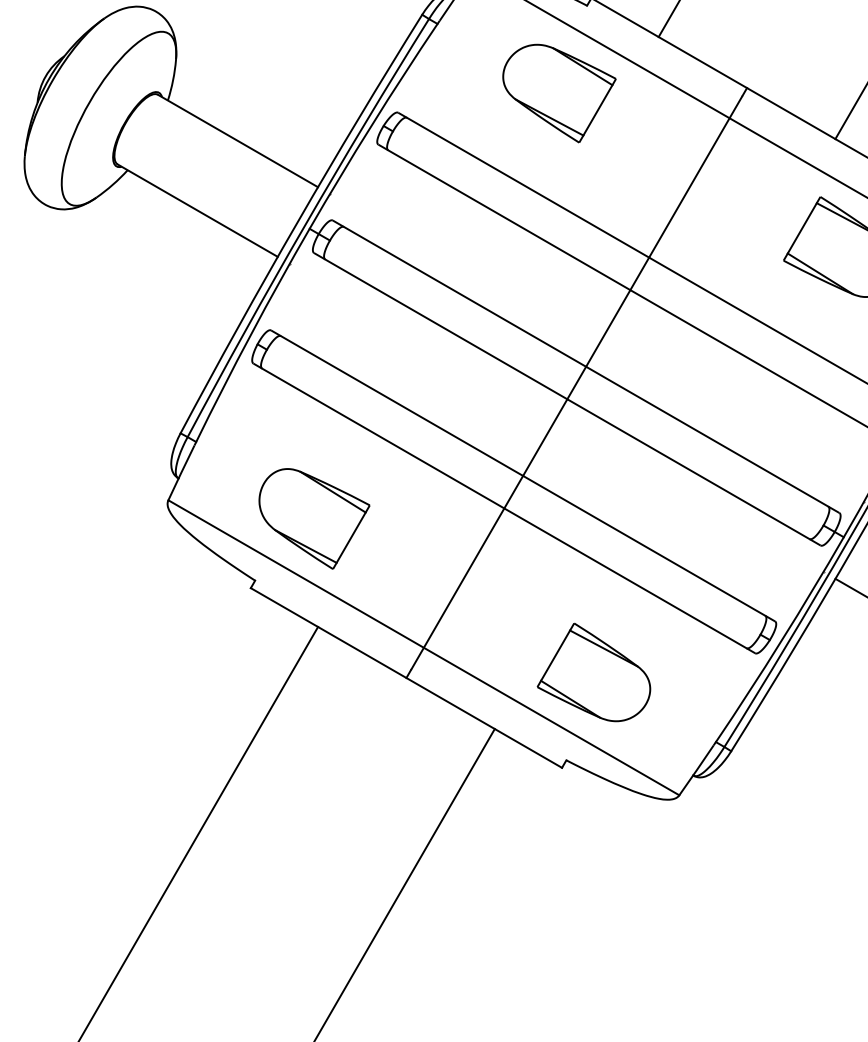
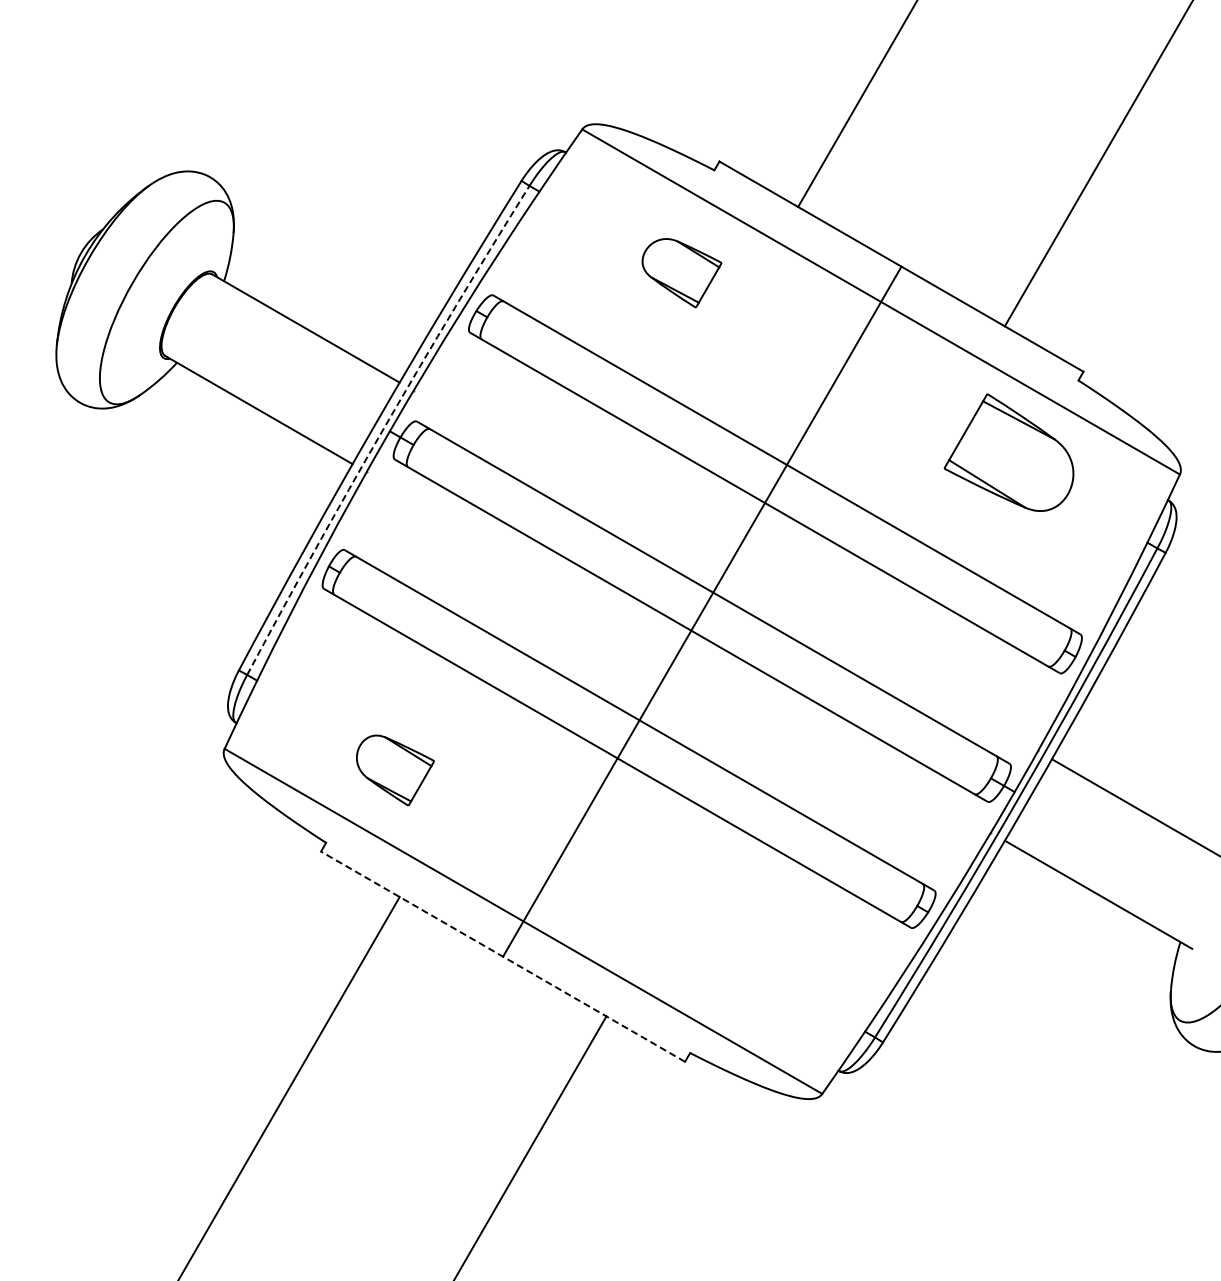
part: (558, 93) -> (681, 273), size x0.6
arc: (305, 226) -> (384, 428), solid -> dashed
part: (314, 518) -> (395, 770), size x0.6
part: (594, 672) -> (722, 950), removed
line: (405, 677) -> (502, 956), solid -> dashed

